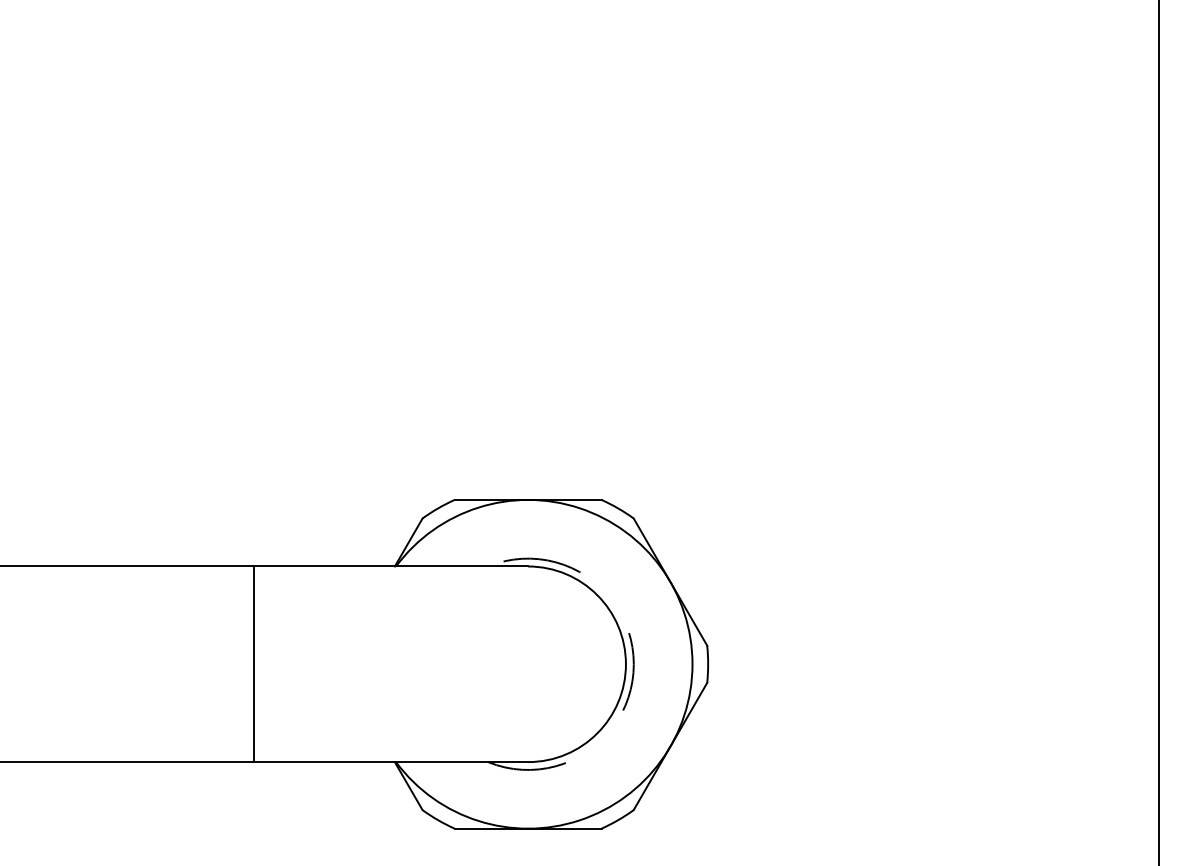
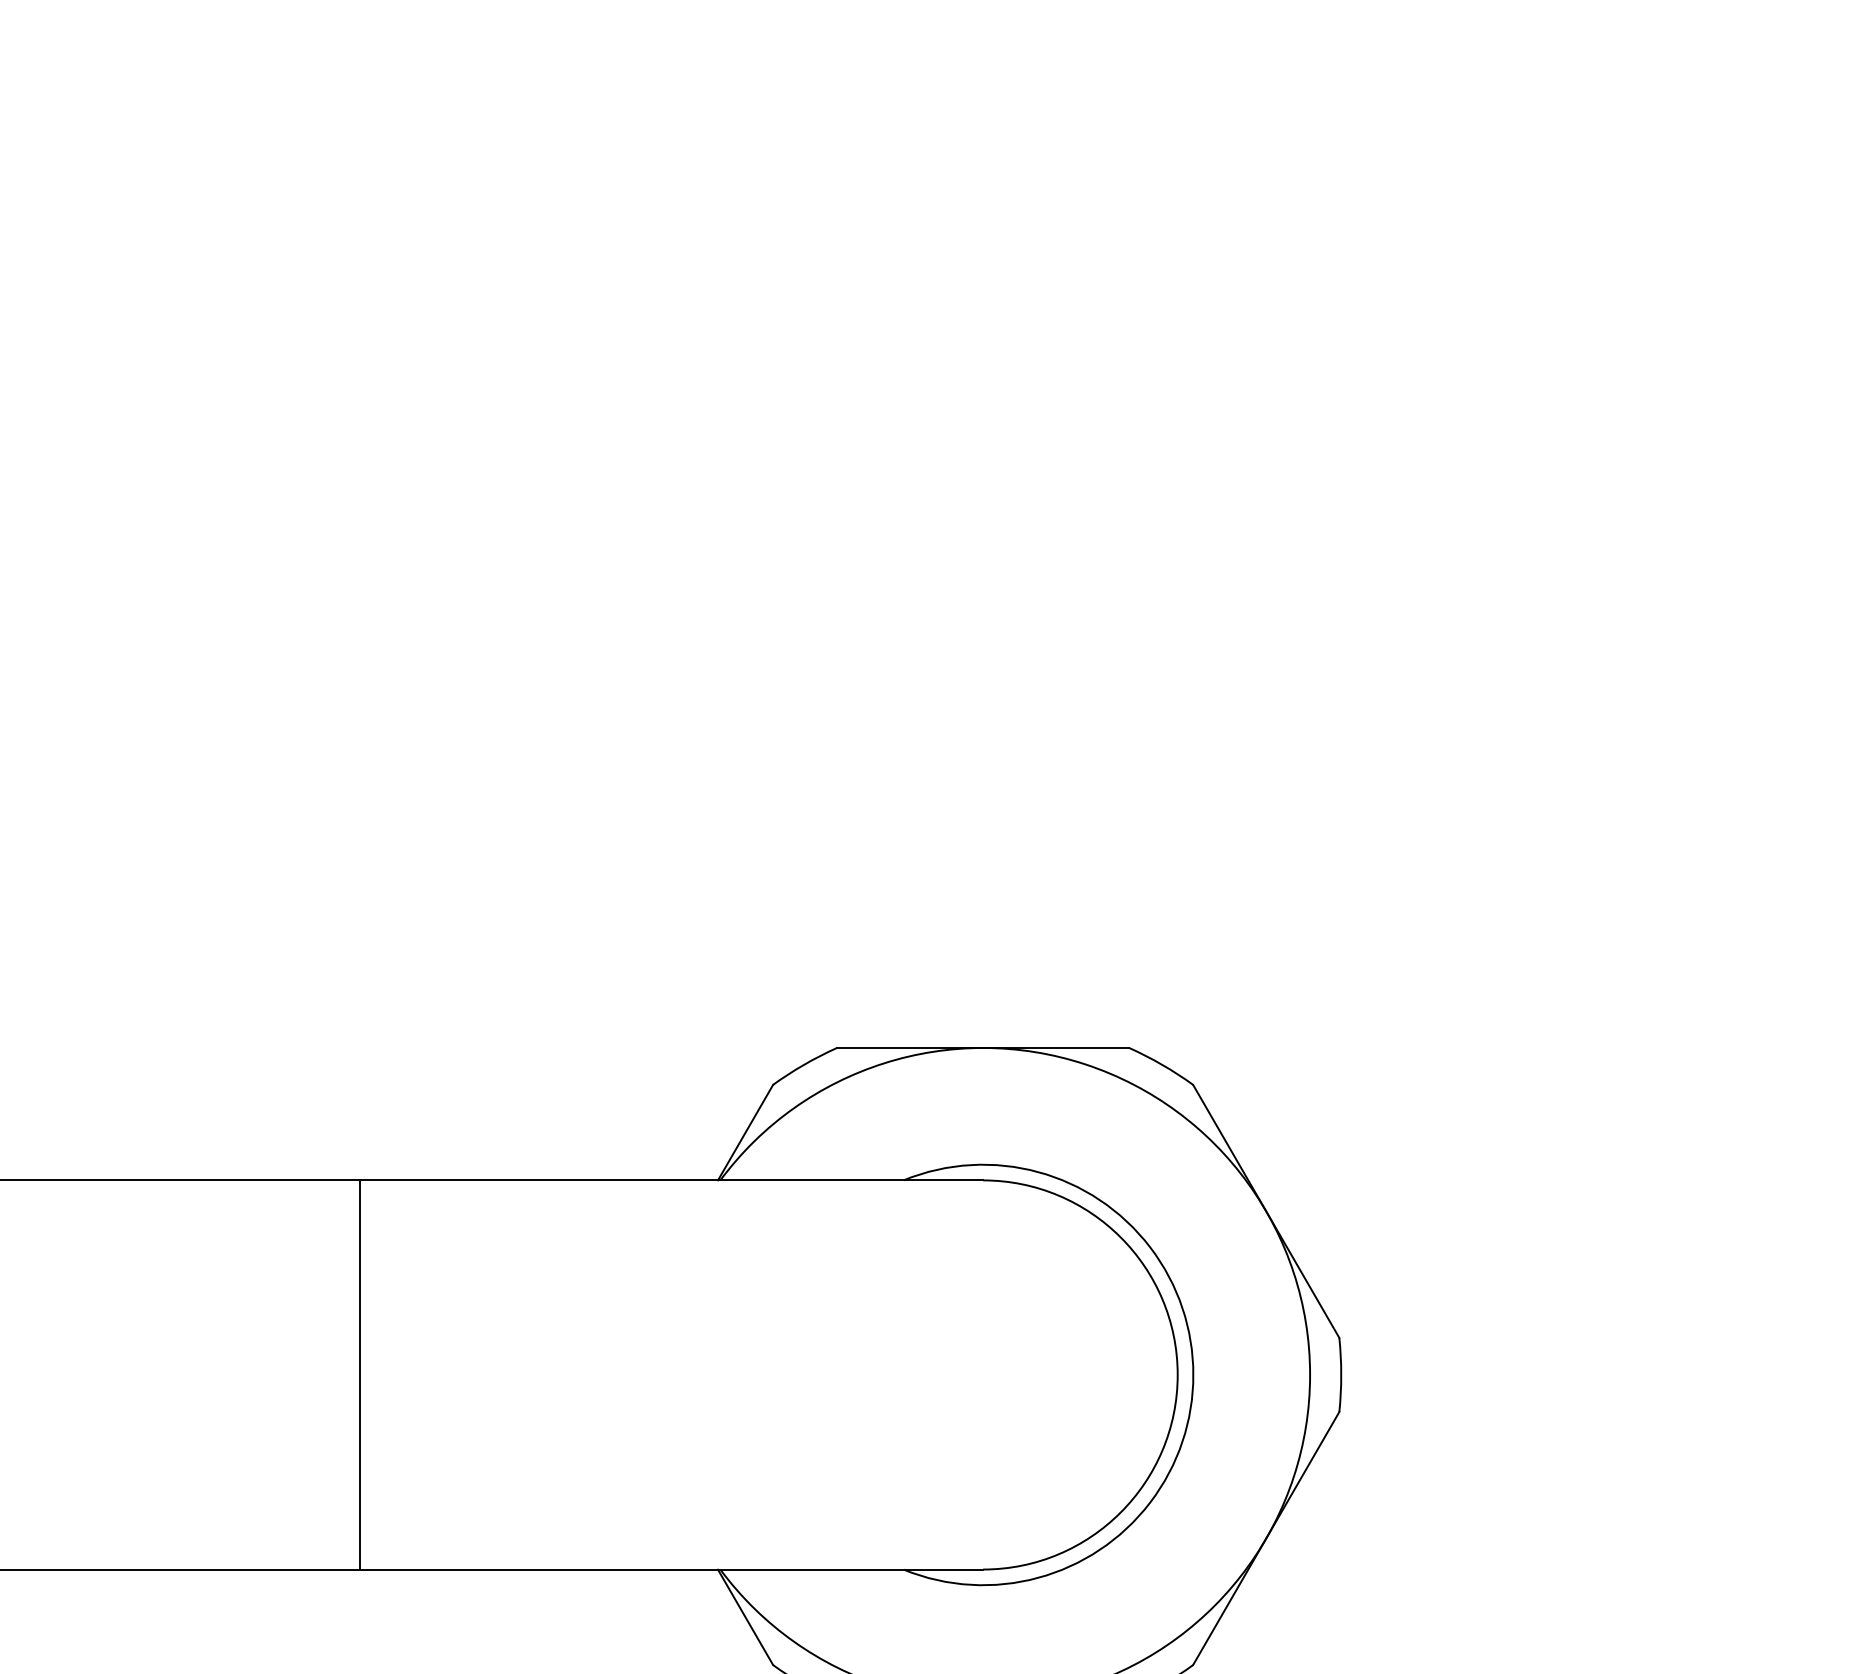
line: (254, 664) -> (361, 1375), moved
arc: (633, 664) -> (1192, 1375), dashed -> solid

